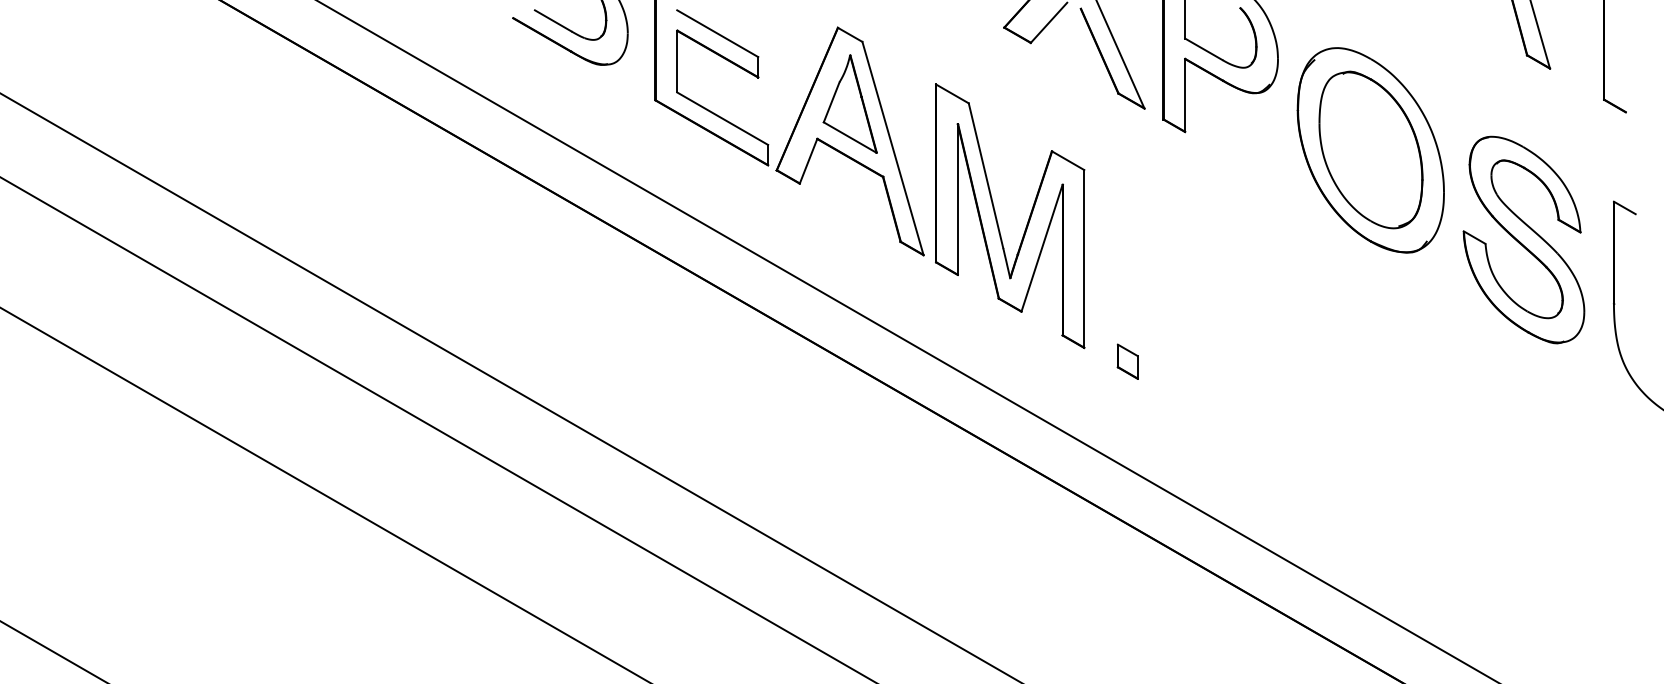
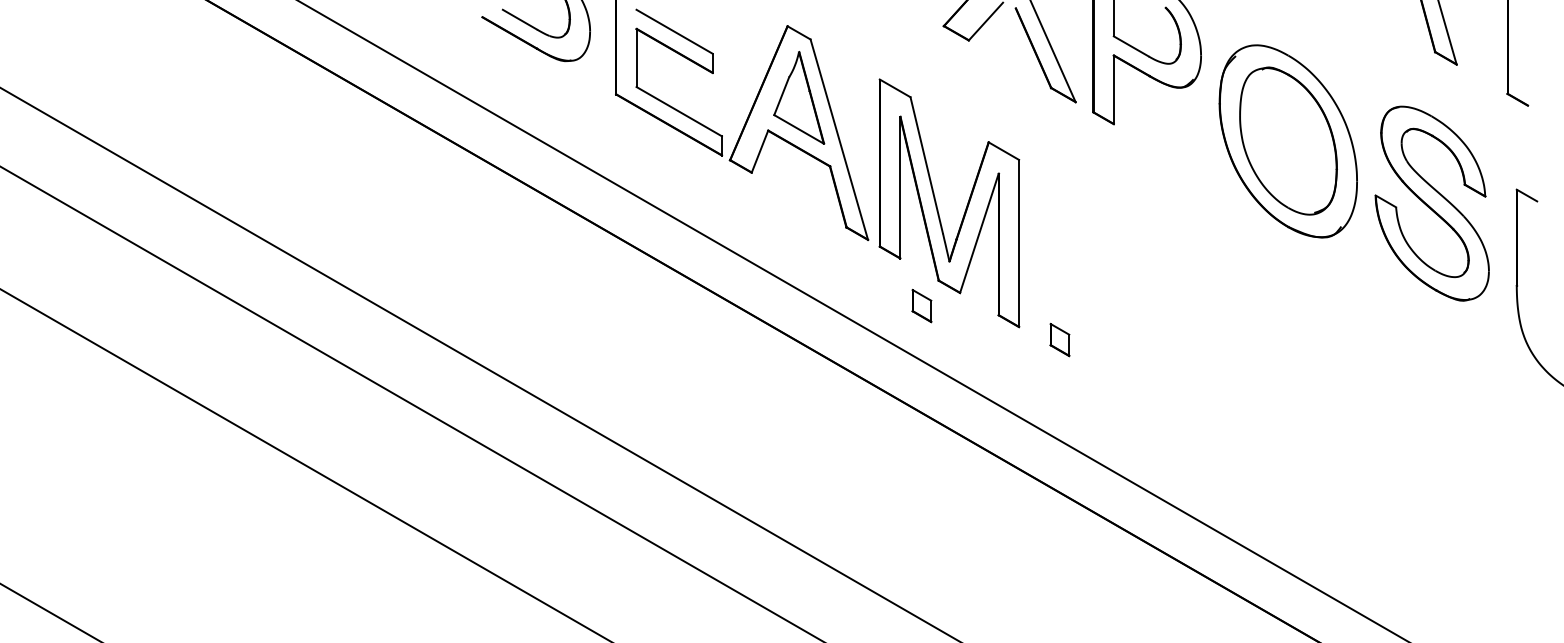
part: (1523, 239) -> (1431, 203), moved
part: (980, 326) -> (921, 306), added

